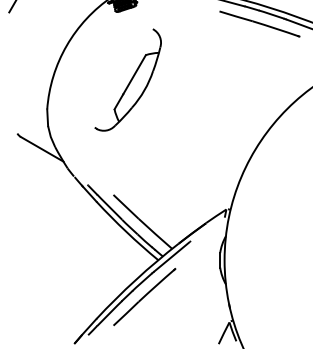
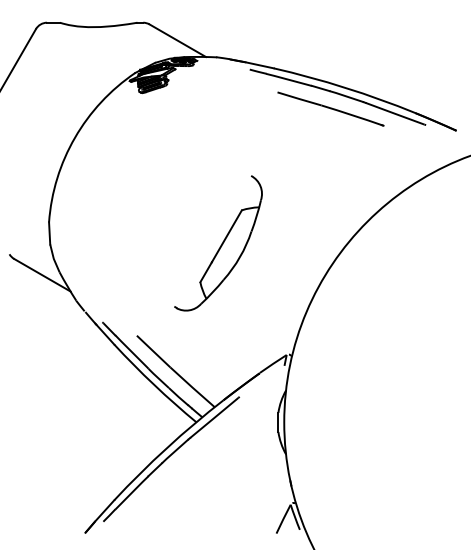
part: (128, 80) -> (218, 243), moved
line: (144, 297) -> (177, 471), removed

